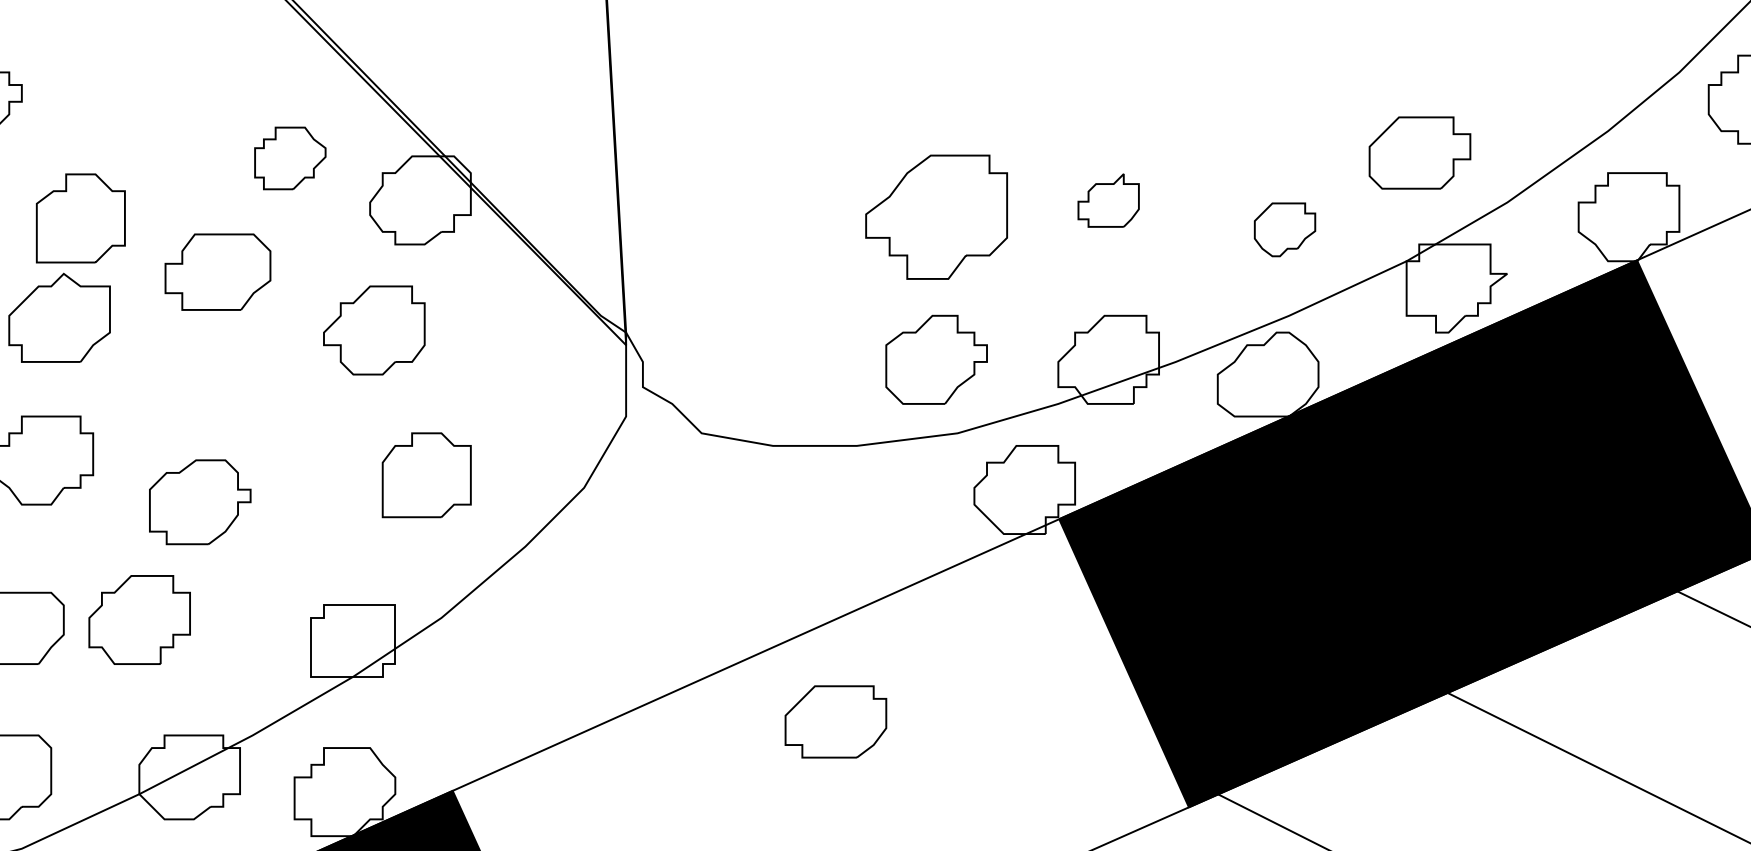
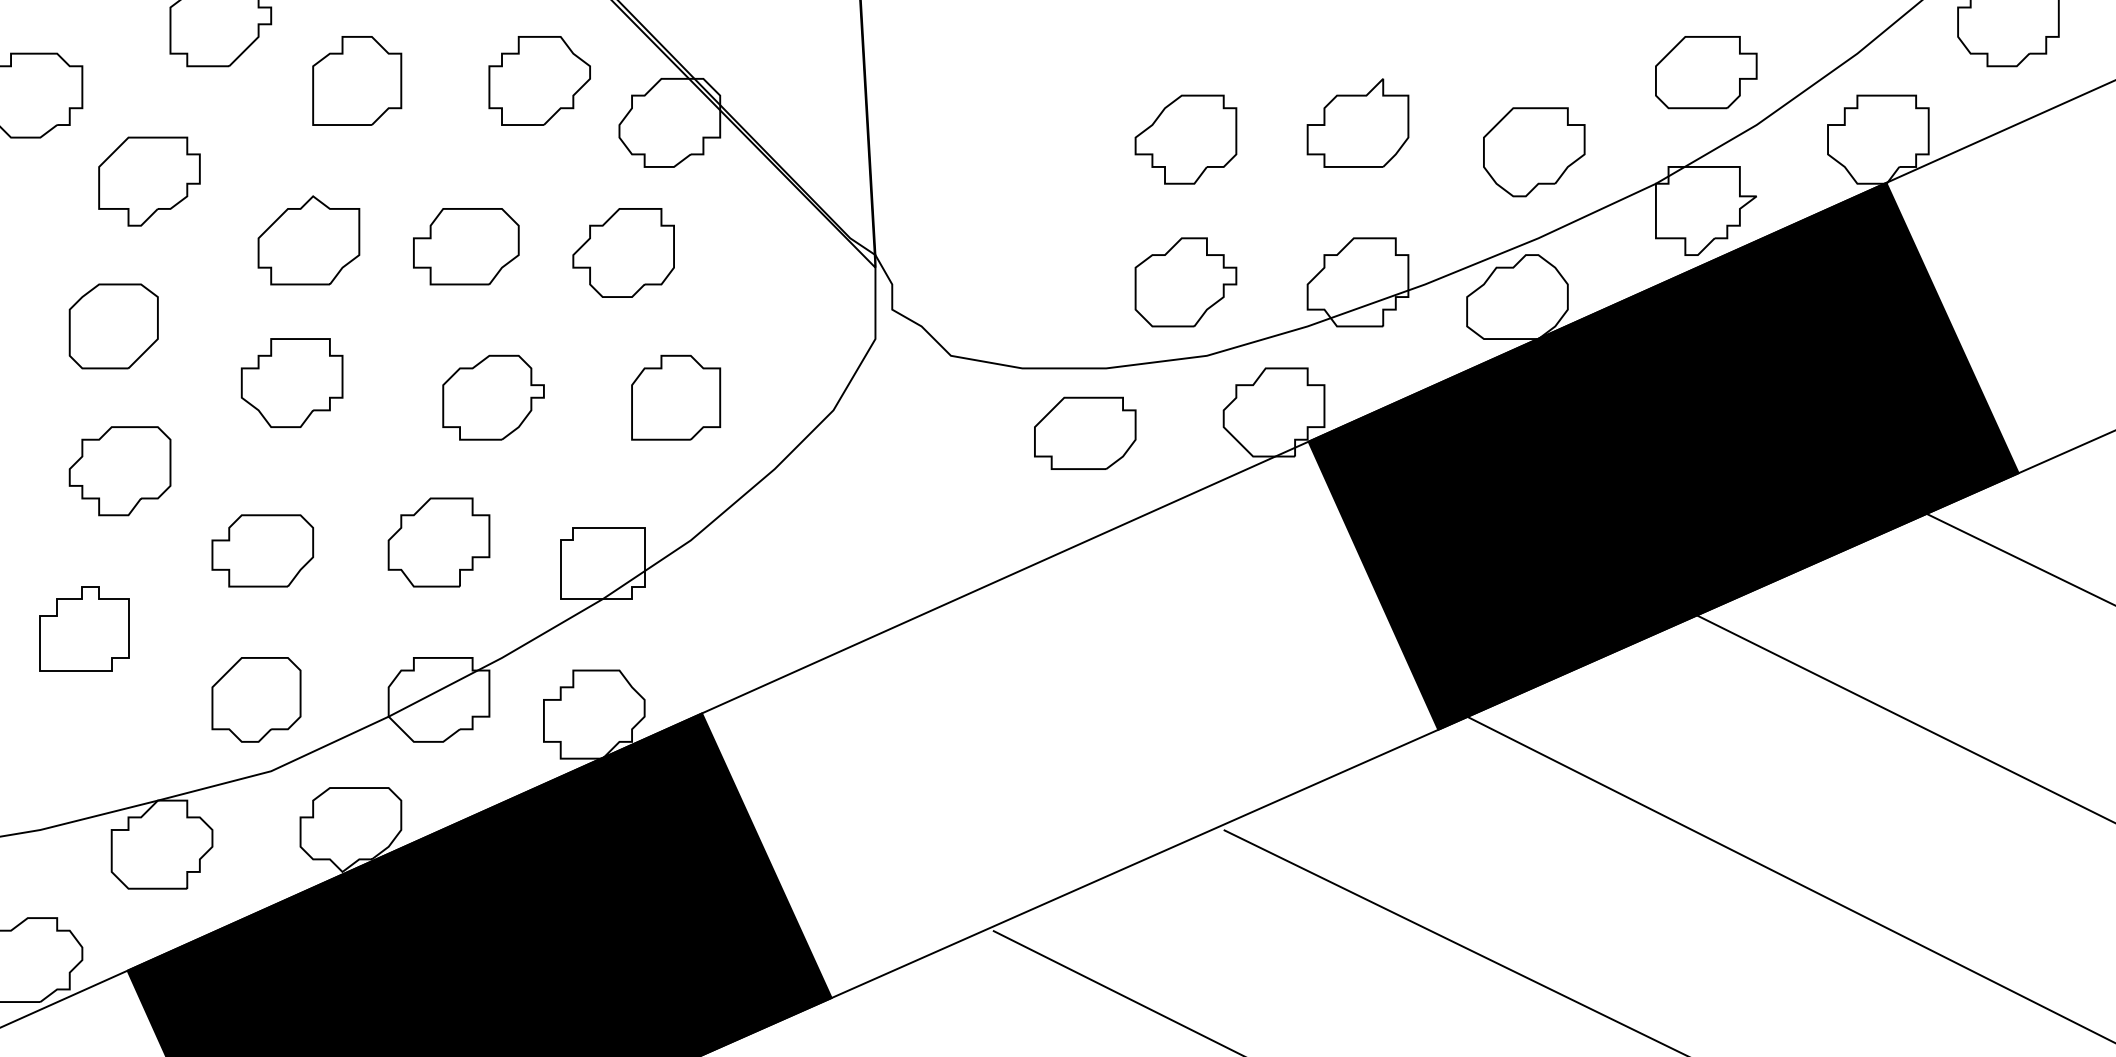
part: (1420, 153) -> (1706, 72), moved
part: (290, 158) -> (539, 80), size x1.43
part: (1108, 200) -> (1357, 122), size x1.67
part: (936, 217) -> (1185, 139), size x0.71
part: (81, 218) -> (357, 80), moved
part: (1285, 230) -> (1534, 152), size x1.67
part: (218, 272) -> (466, 246), moved
part: (200, 502) -> (493, 397), moved
part: (139, 620) -> (438, 542), moved
part: (836, 721) -> (1085, 432), moved

